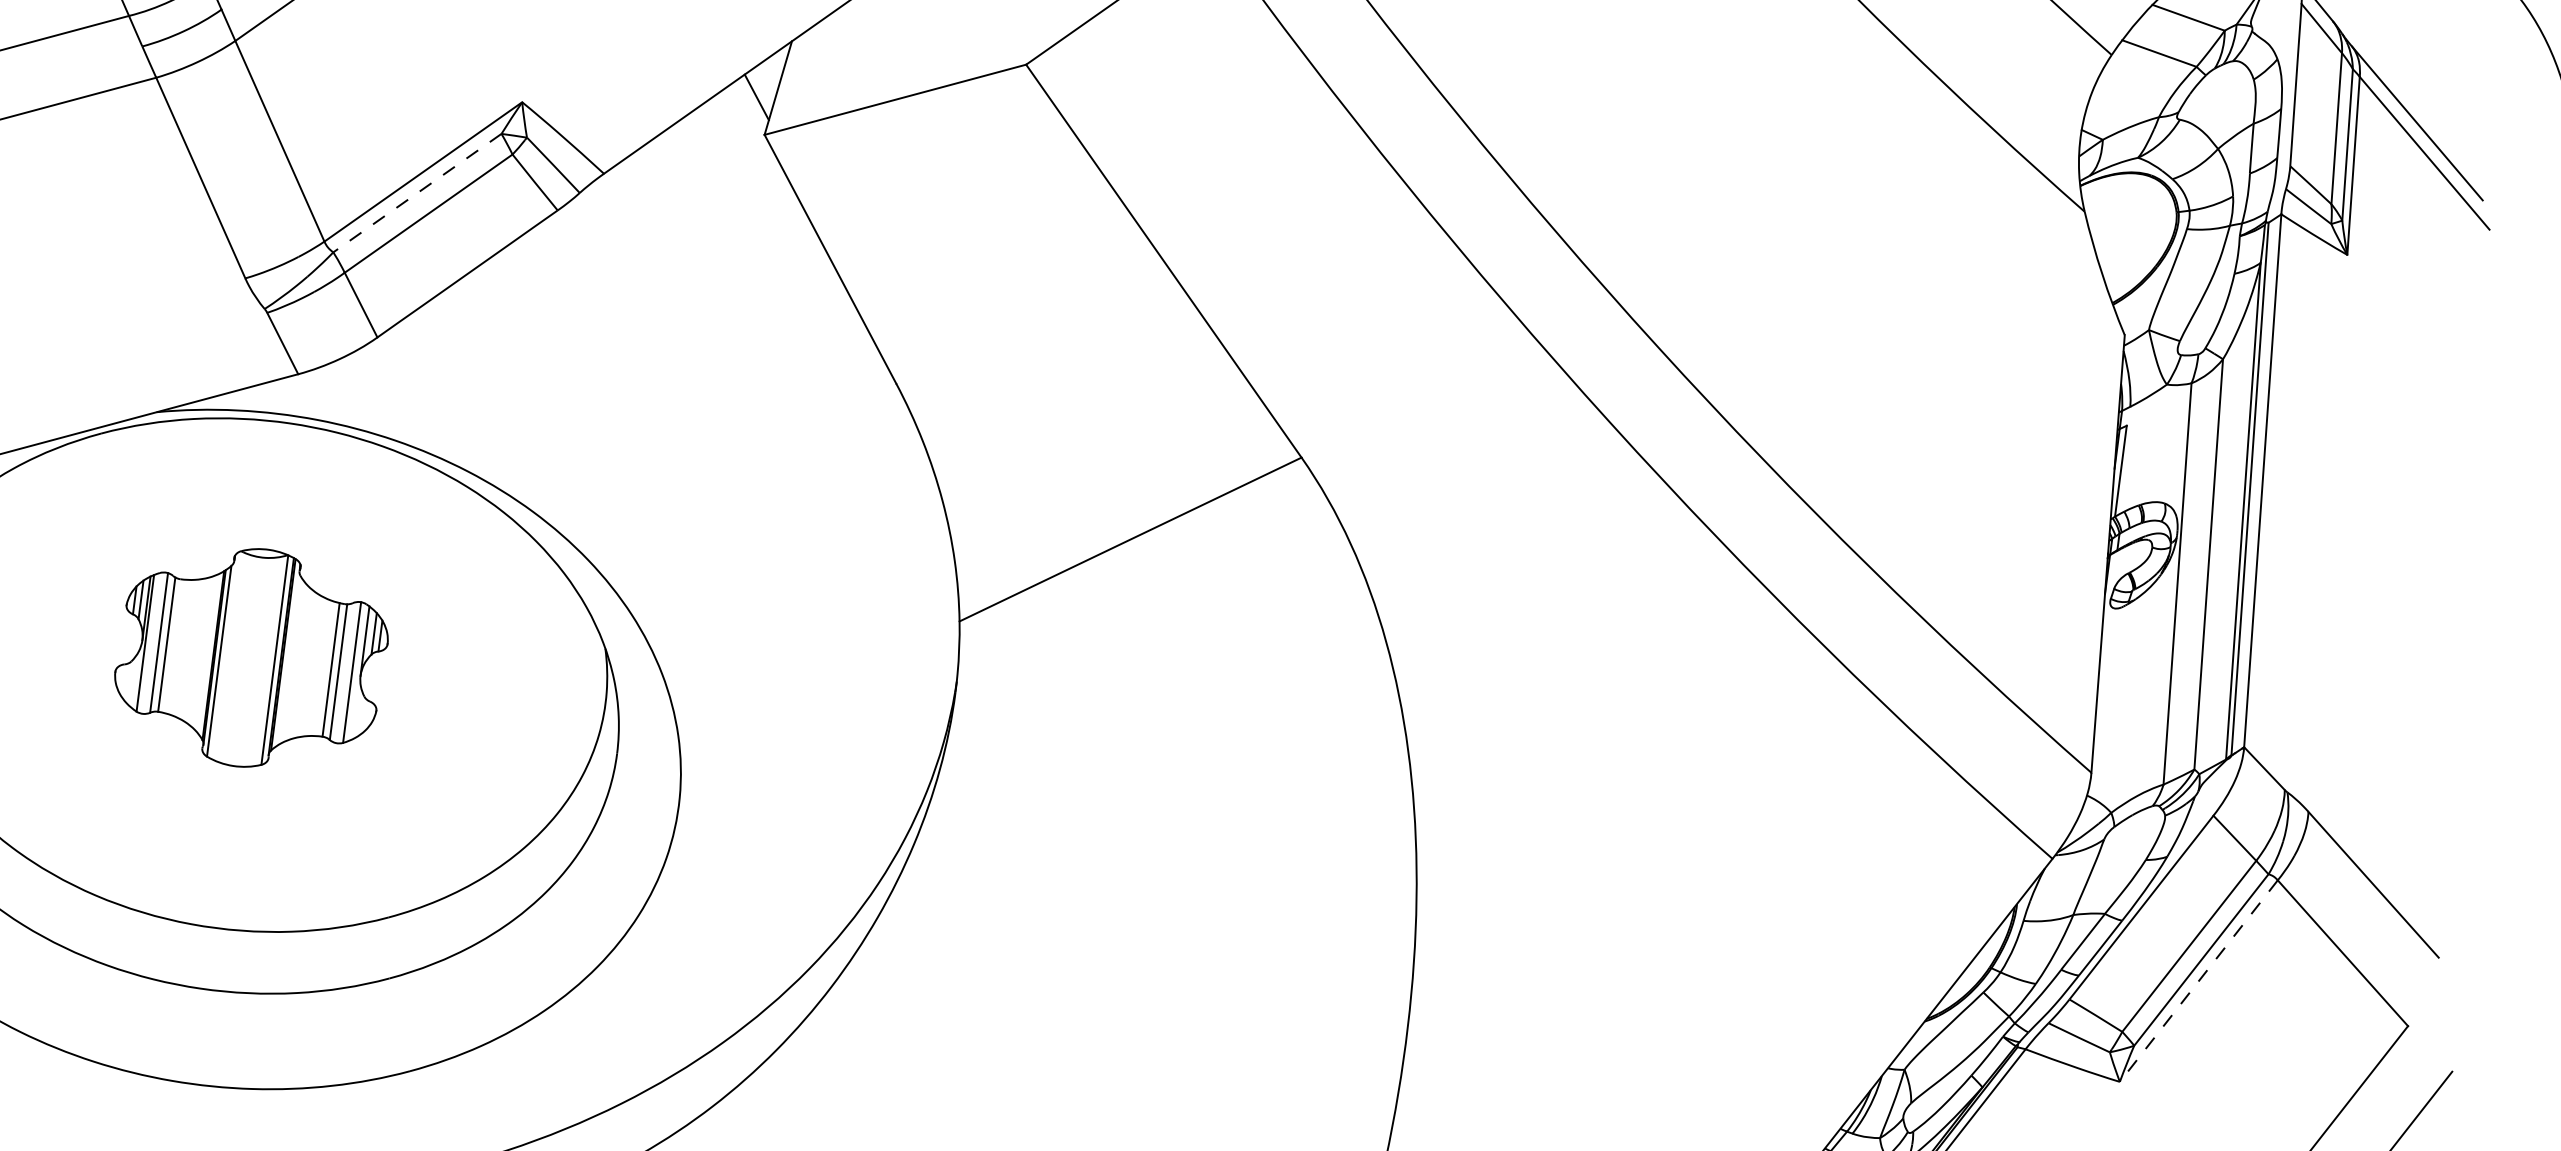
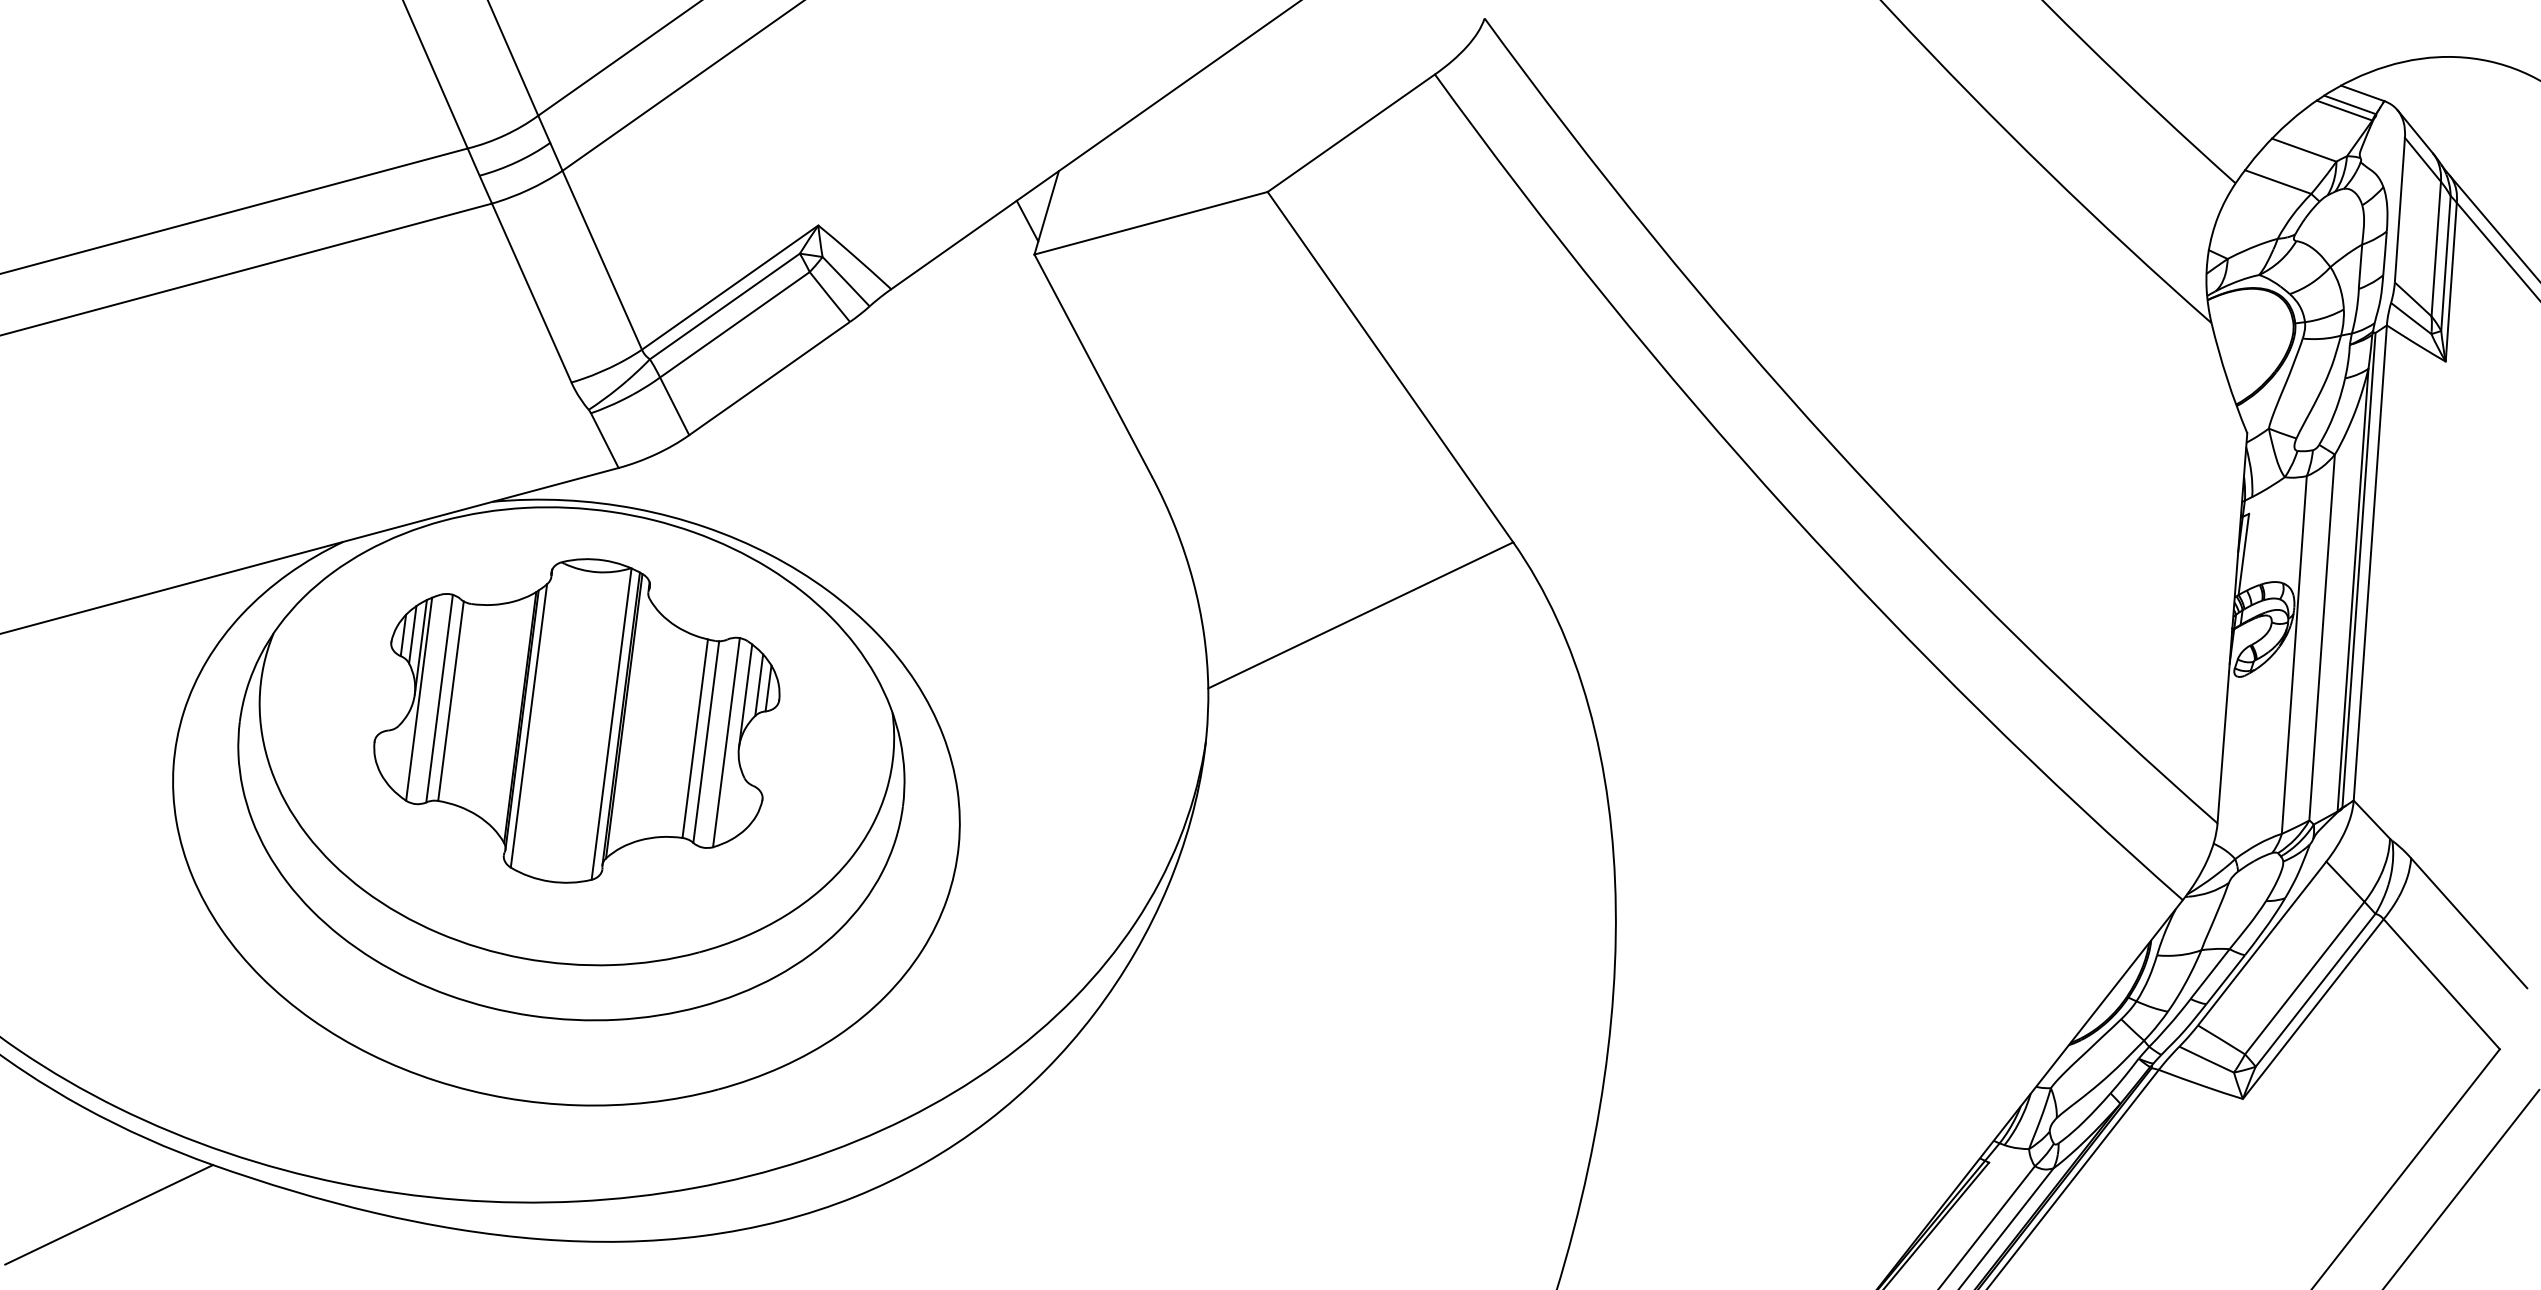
line: (416, 193) -> (724, 306), dashed -> solid
part: (250, 657) -> (576, 720), size x1.67
line: (2199, 981) -> (2313, 1009), dashed -> solid

